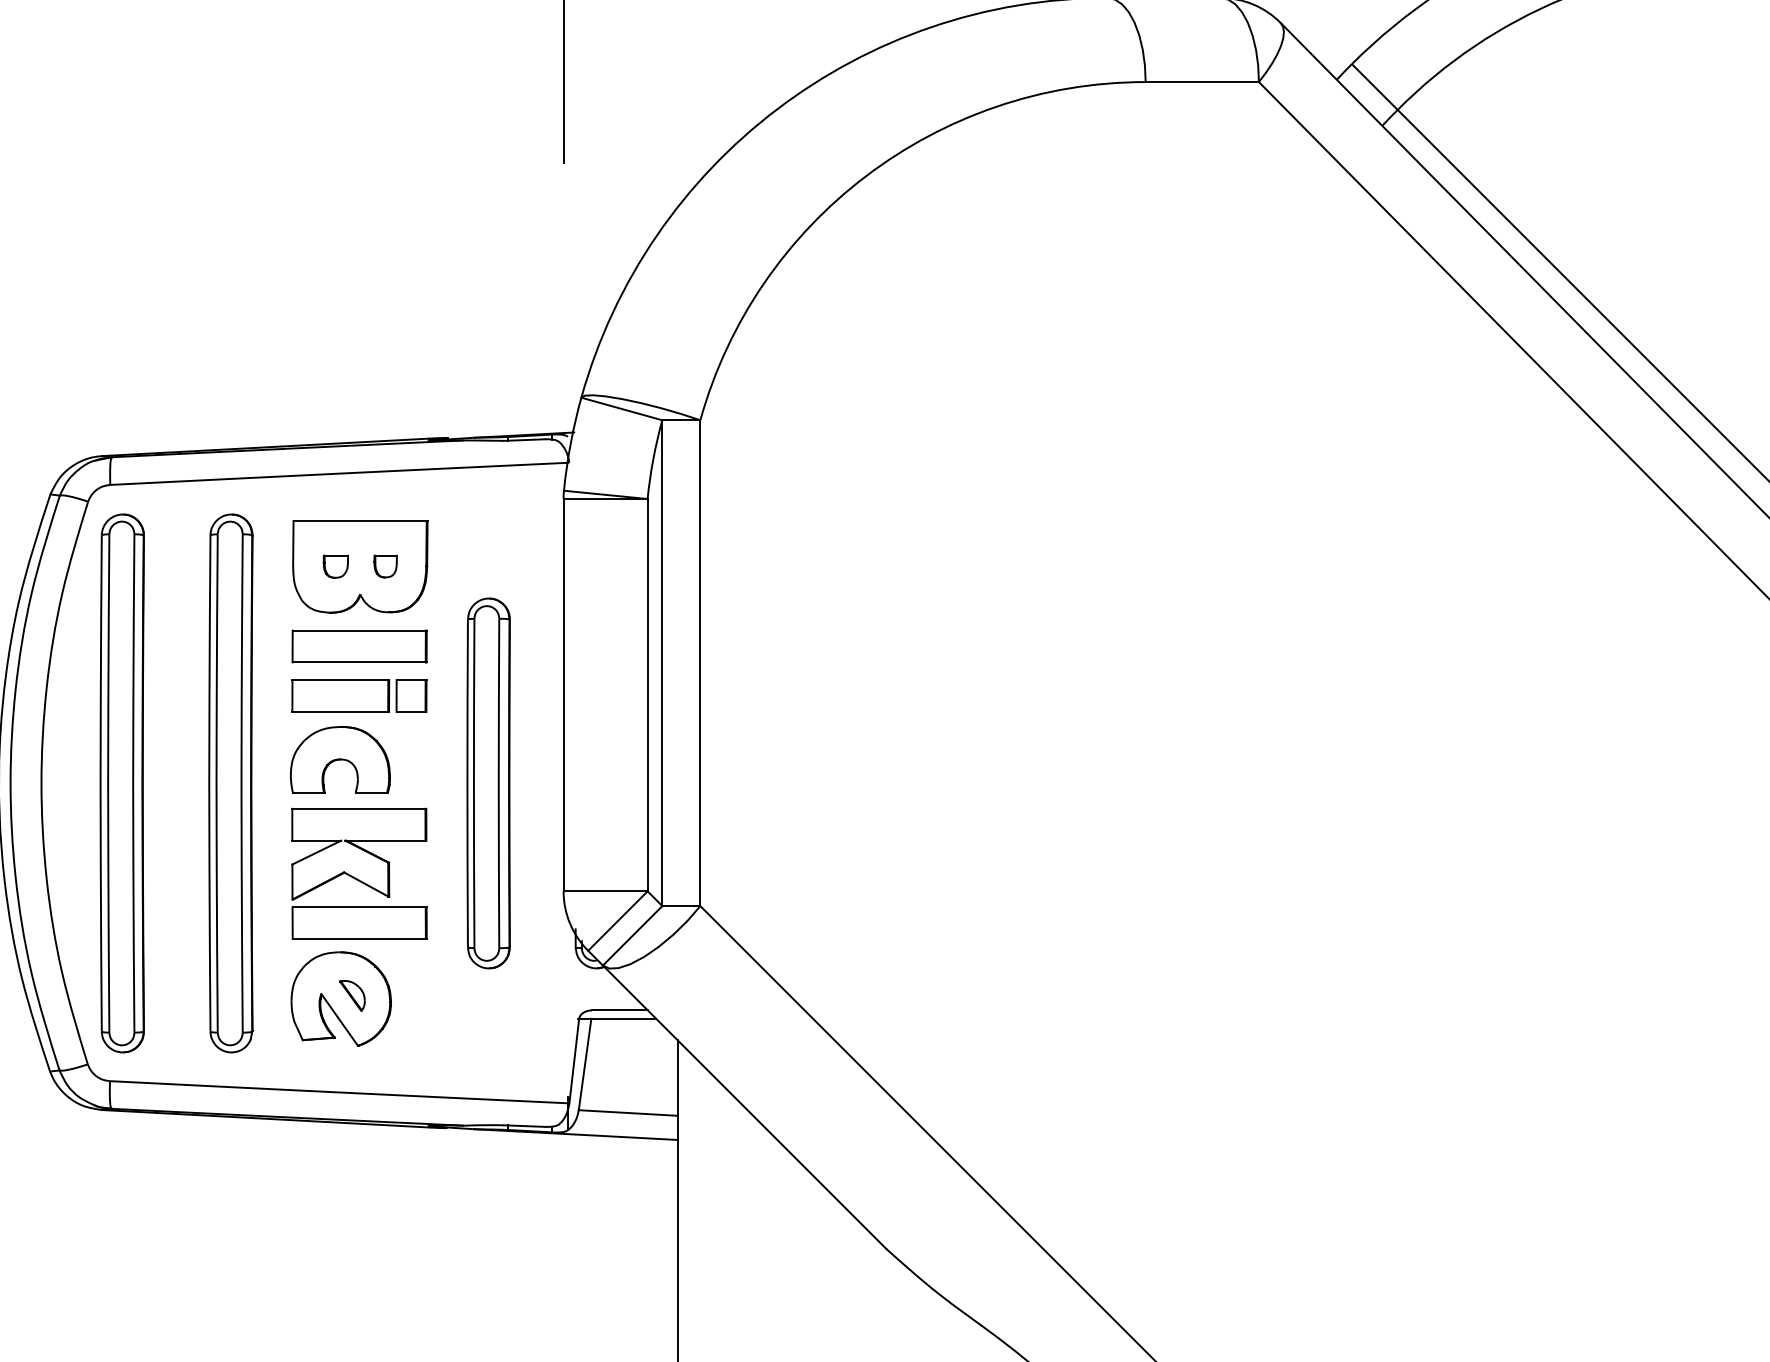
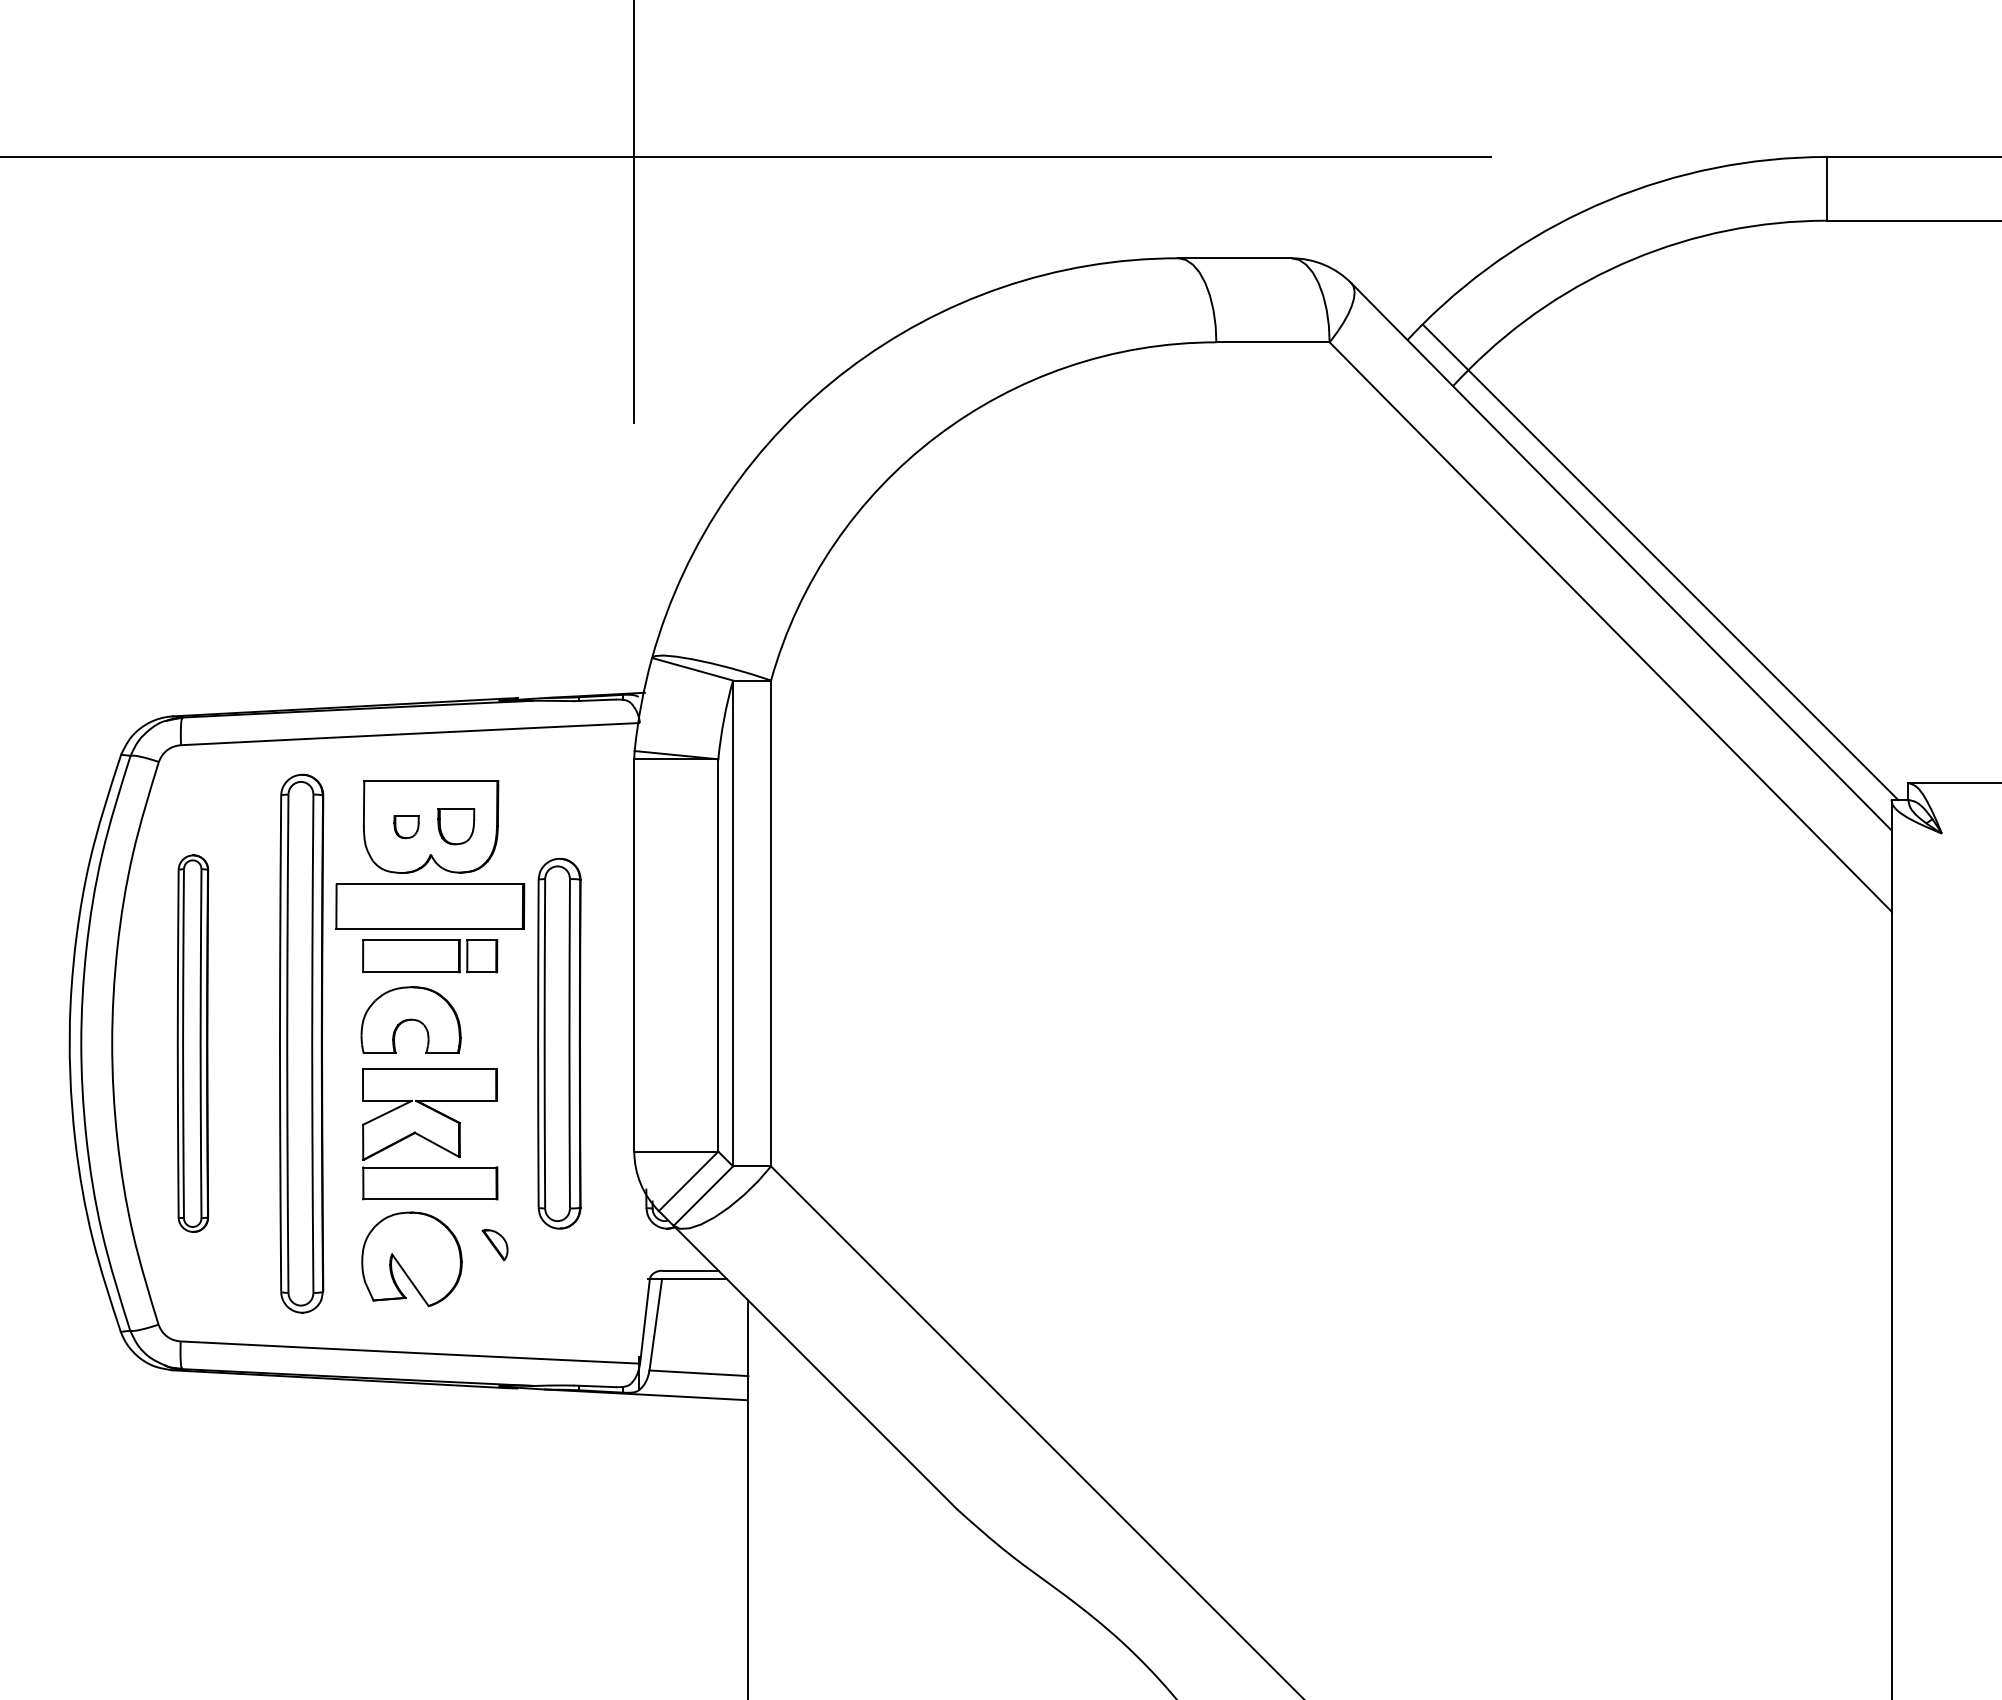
part: (385, 566) -> (456, 826), size x1.6
part: (359, 646) -> (430, 906), size x1.4
part: (121, 783) -> (192, 1043), size x0.7
part: (351, 996) -> (494, 1245), moved

